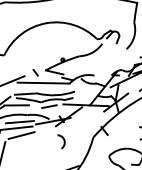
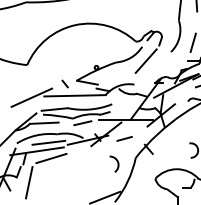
line: (104, 55) -> (145, 60), added
line: (84, 120) -> (124, 138), added
arc: (63, 139) -> (116, 161), moved

